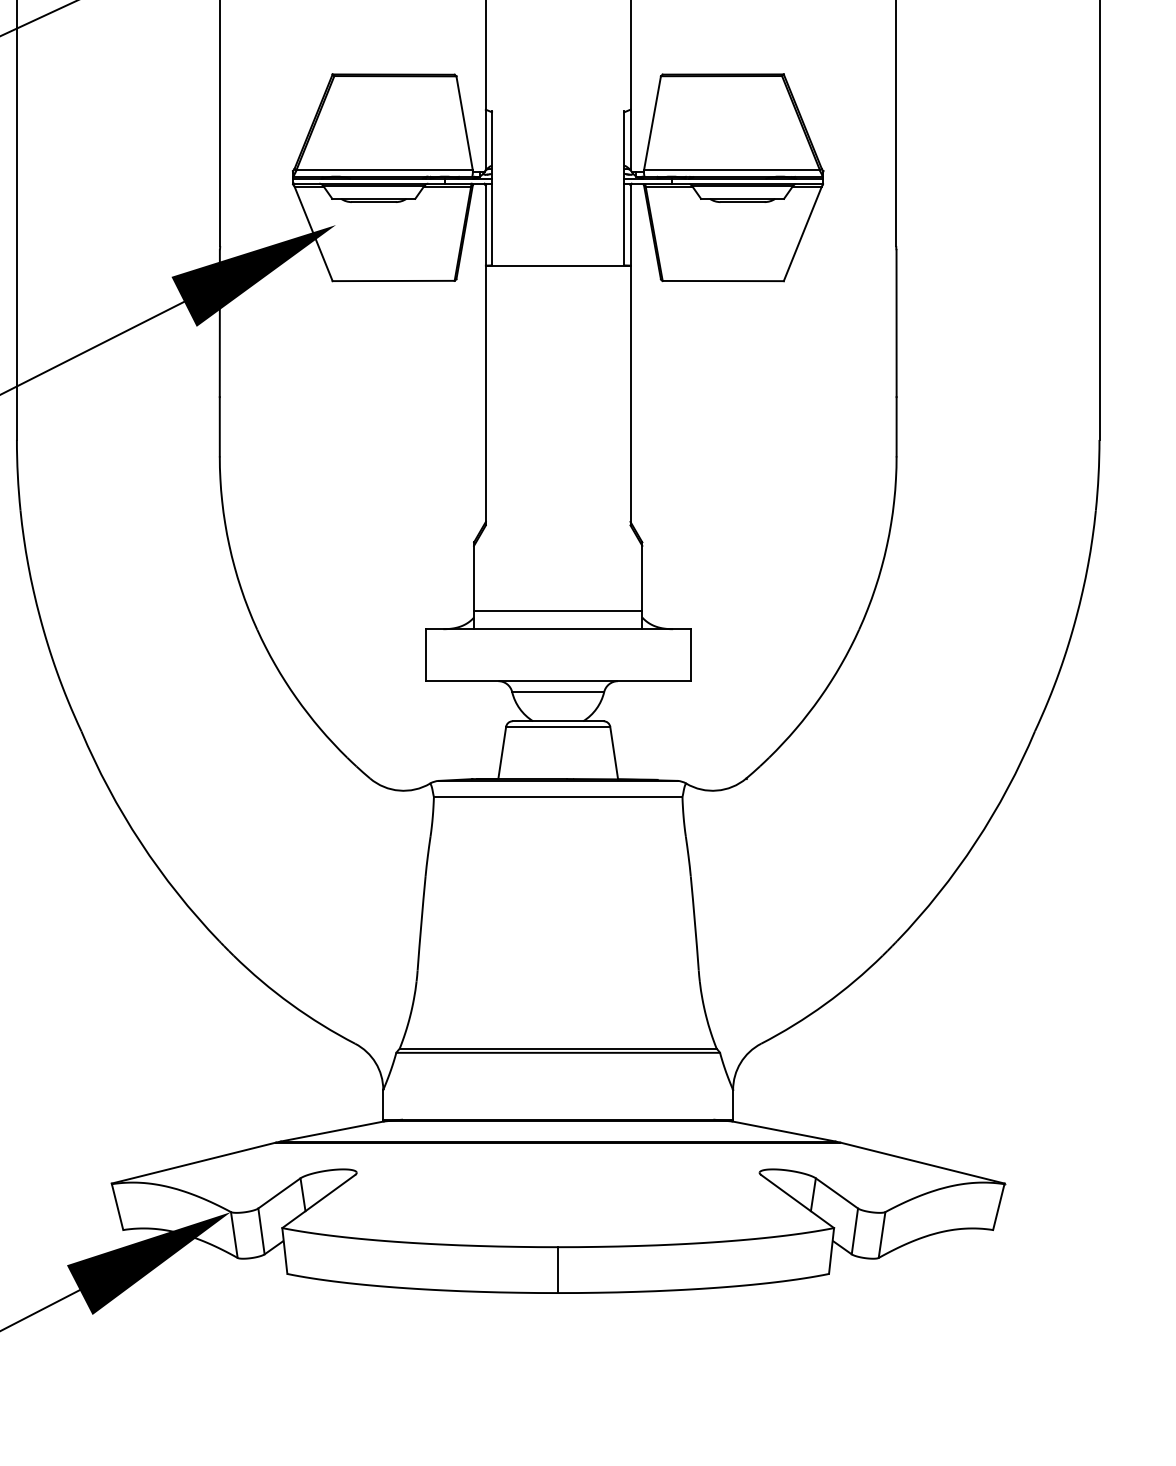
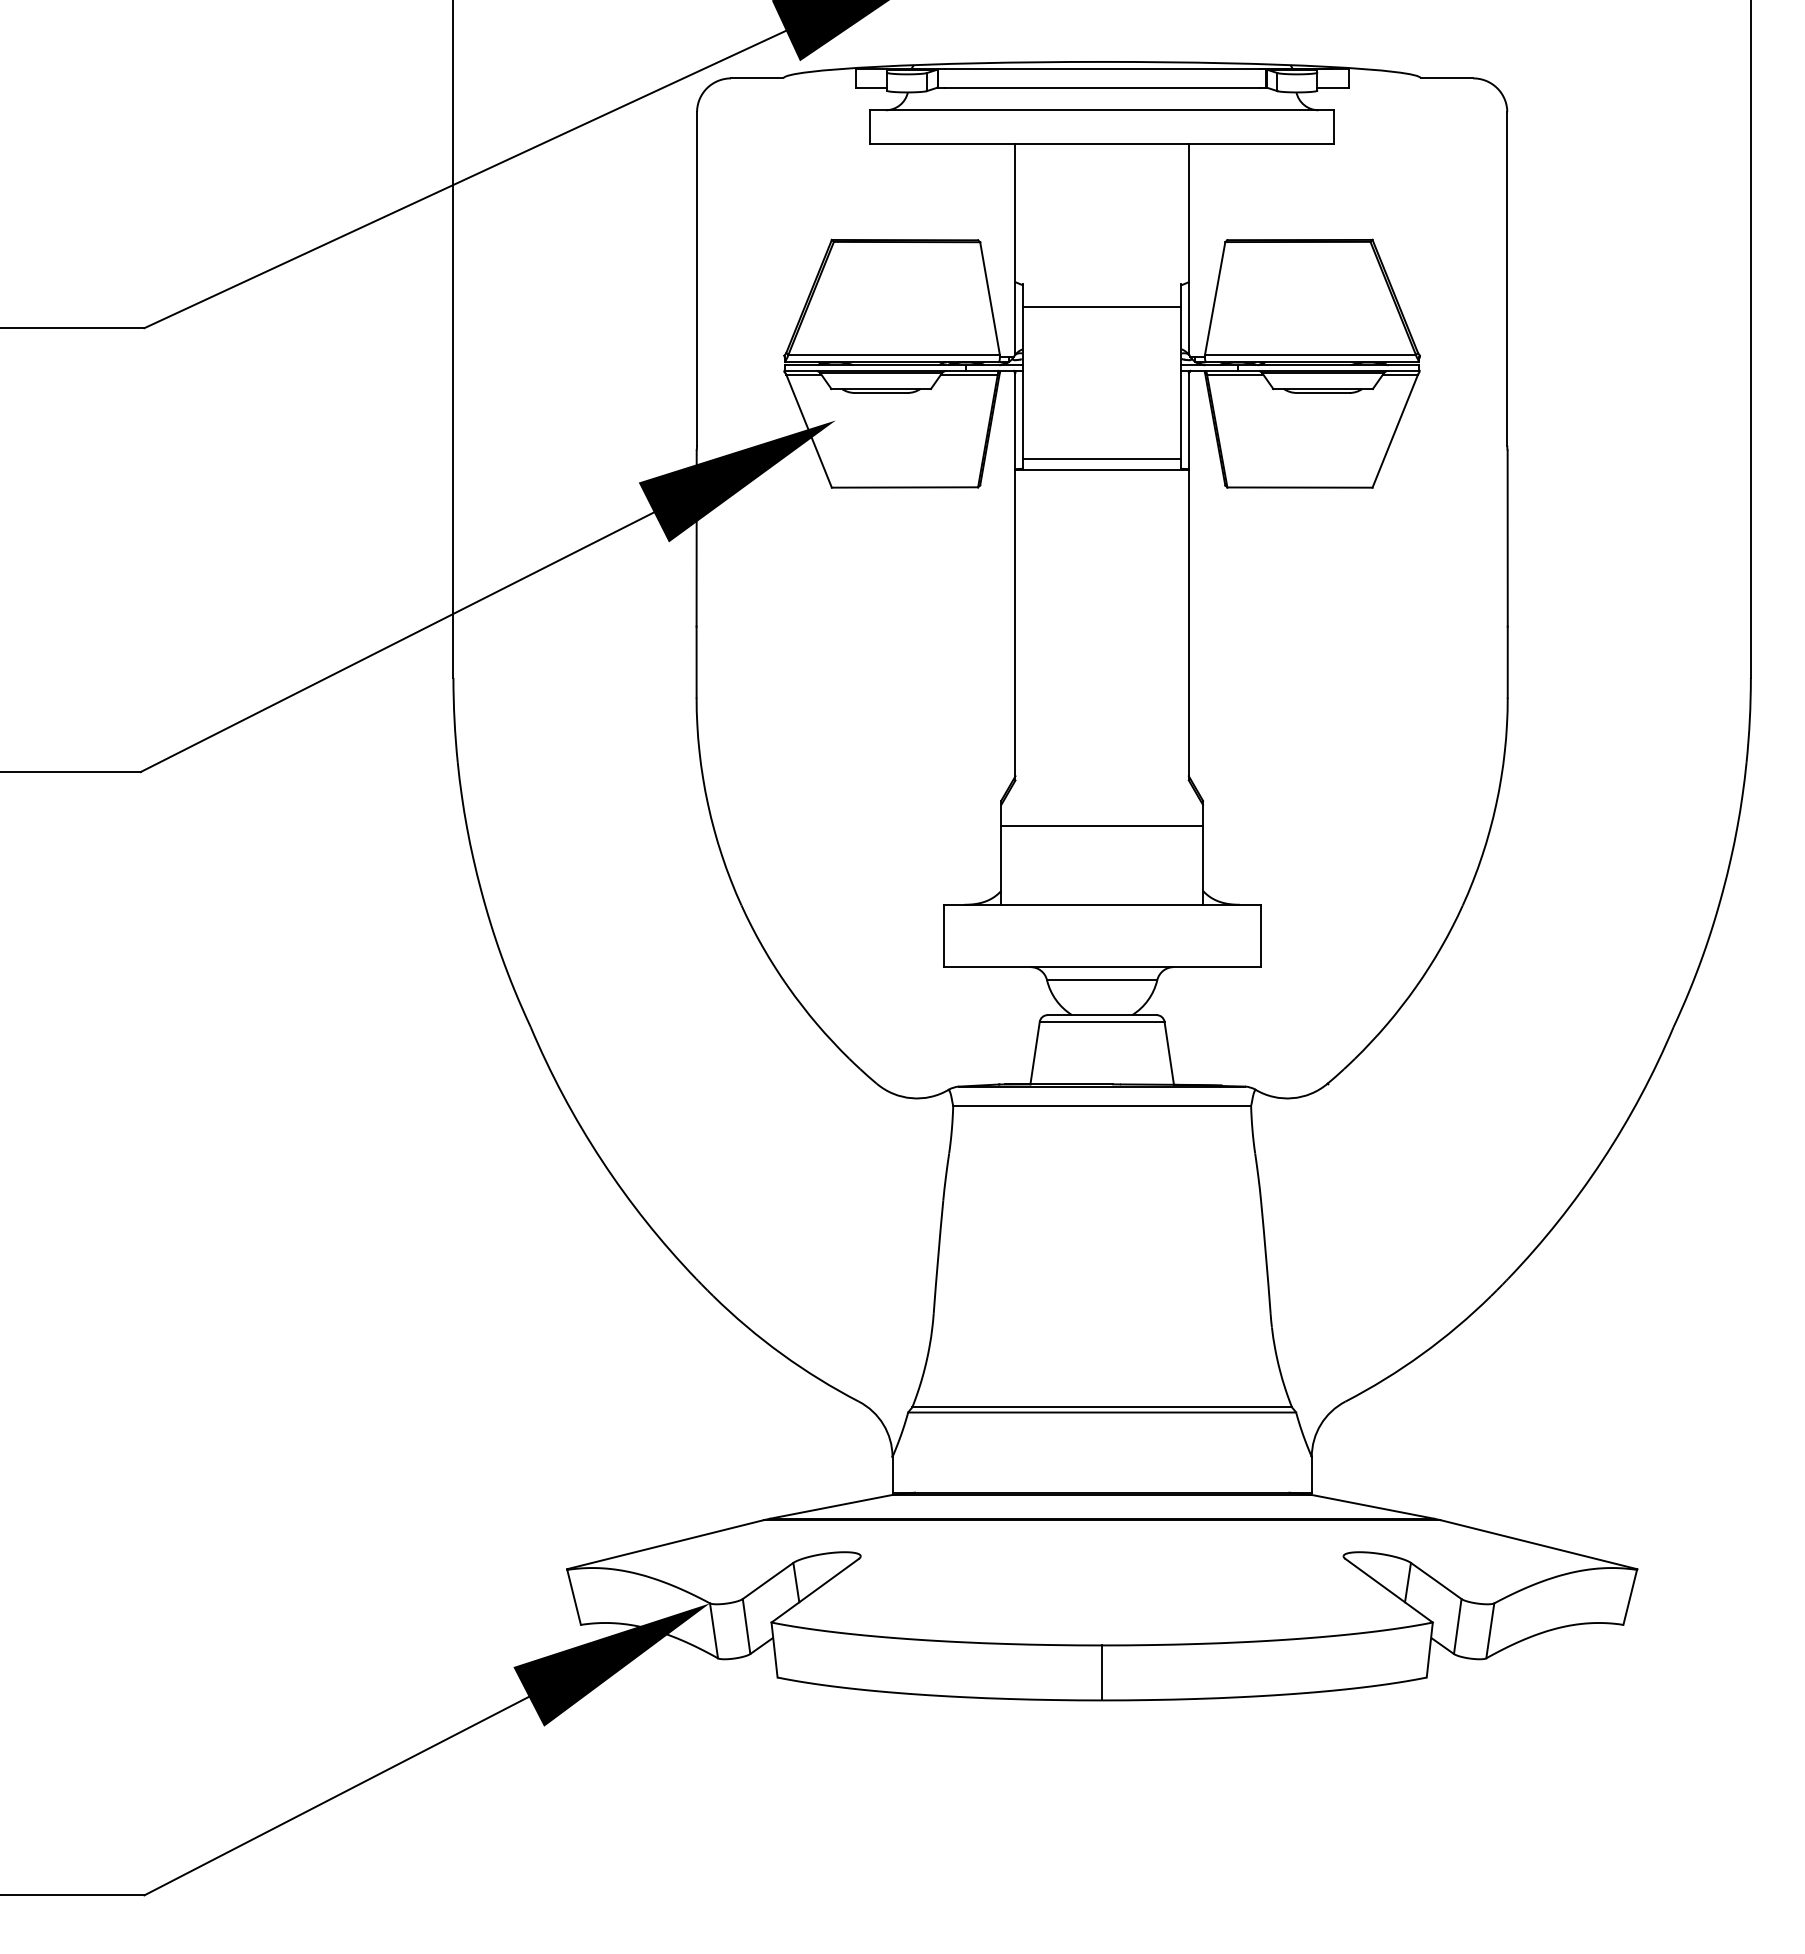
line: (557, 130) -> (1101, 307), added
line: (557, 257) -> (1101, 459), added
line: (558, 610) -> (1102, 825), moved

